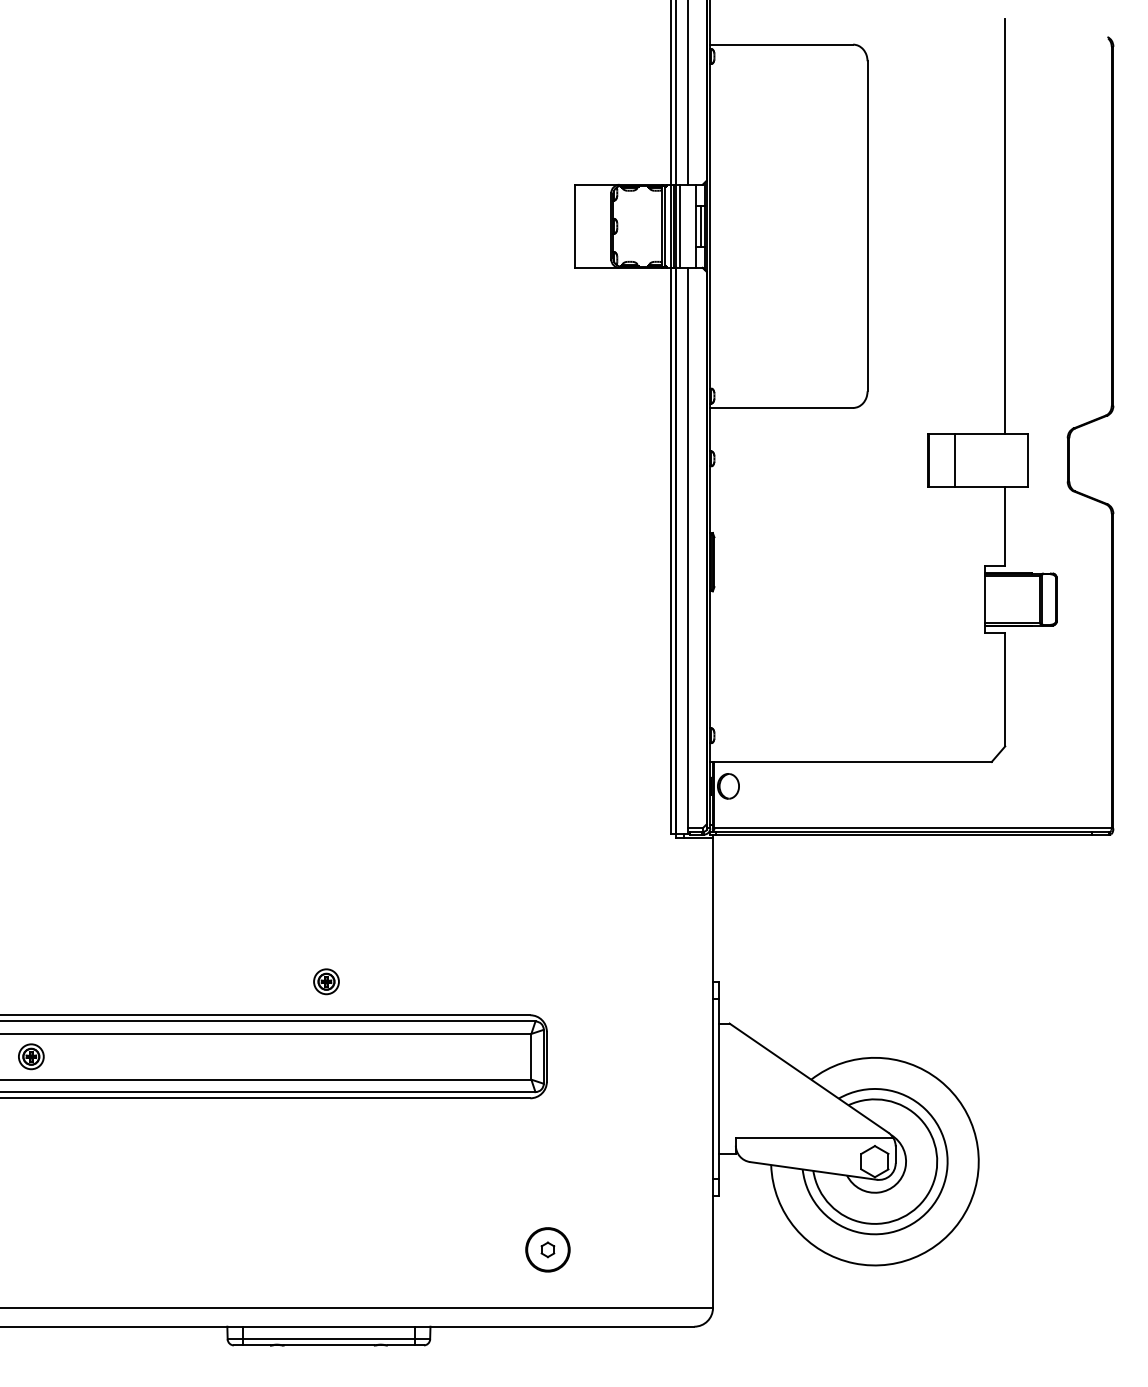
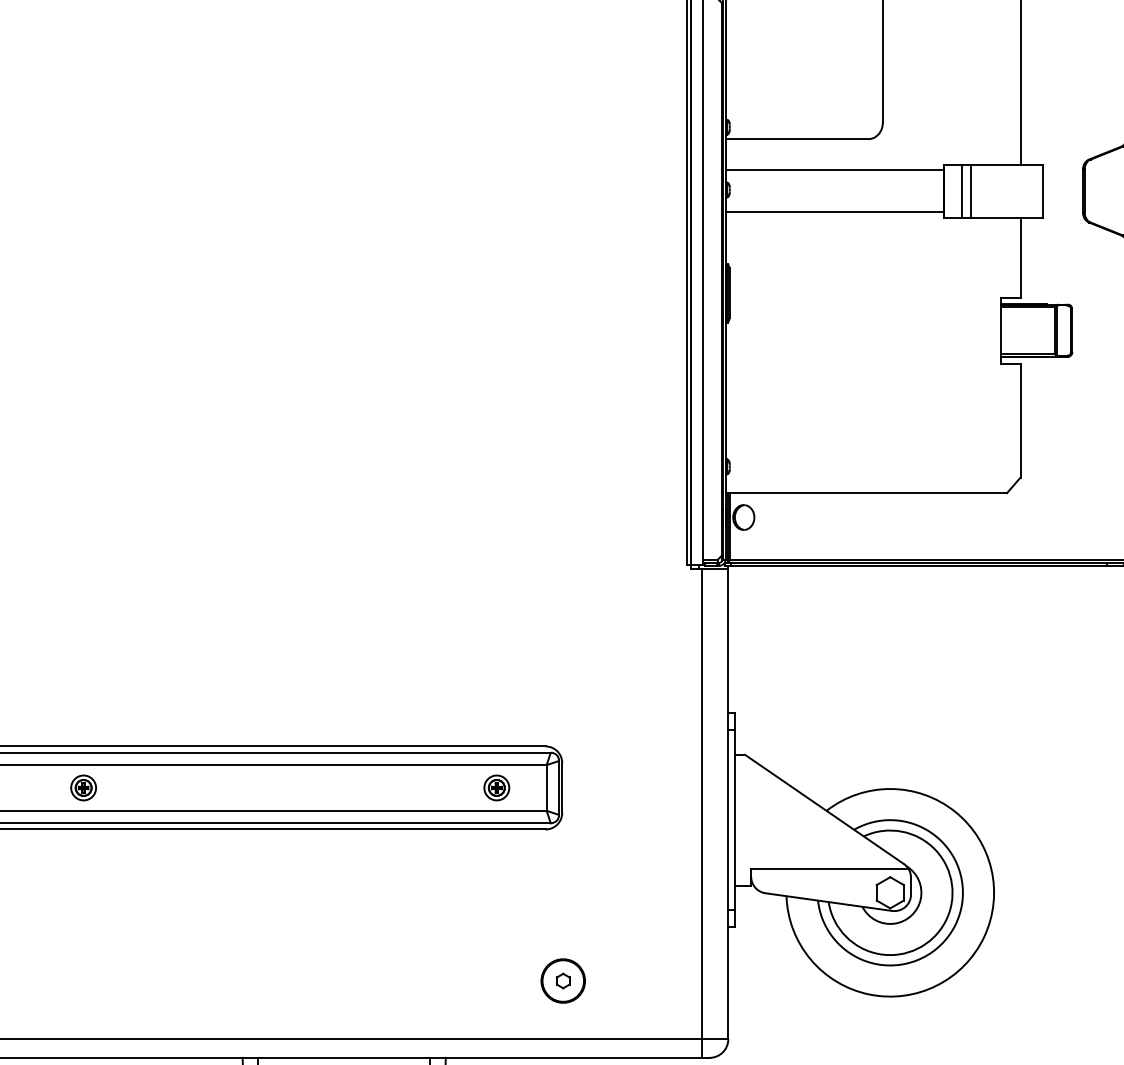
line: (819, 439) -> (834, 170), added
line: (946, 459) -> (961, 190), added
line: (819, 480) -> (834, 211), added
part: (326, 981) -> (496, 787), moved
part: (31, 1056) -> (83, 787), moved
line: (687, 1081) -> (702, 812), added

